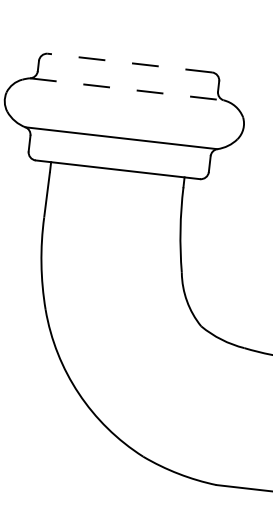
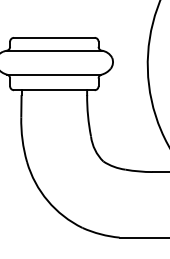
line: (128, 62) -> (53, 37), dashed -> solid
line: (127, 88) -> (54, 50), dashed -> solid

